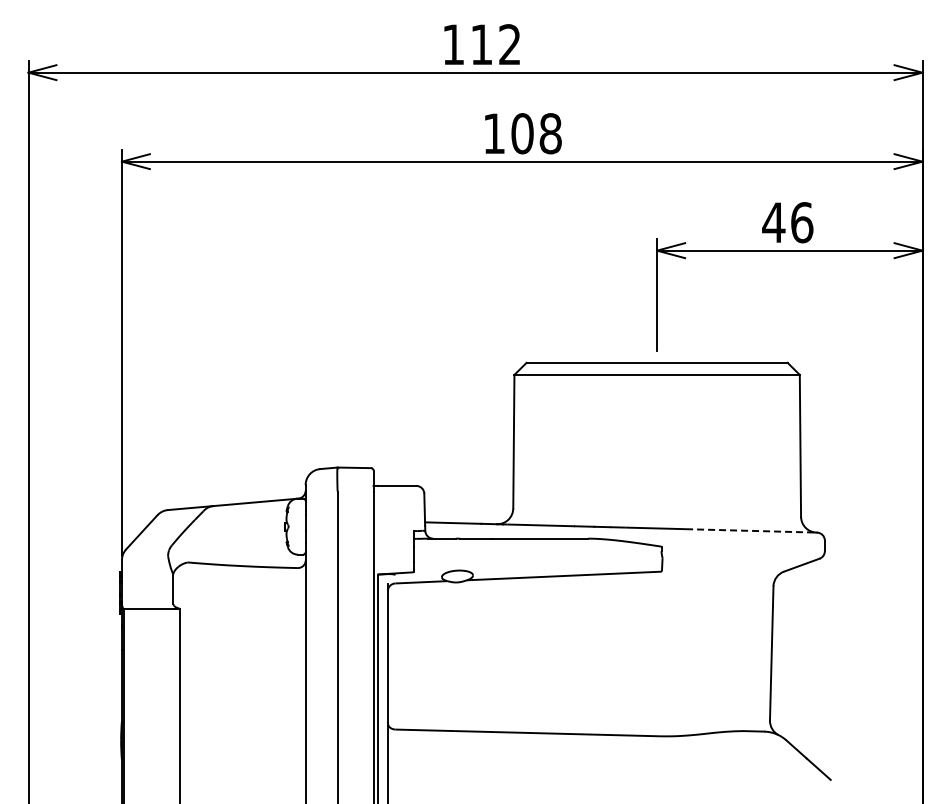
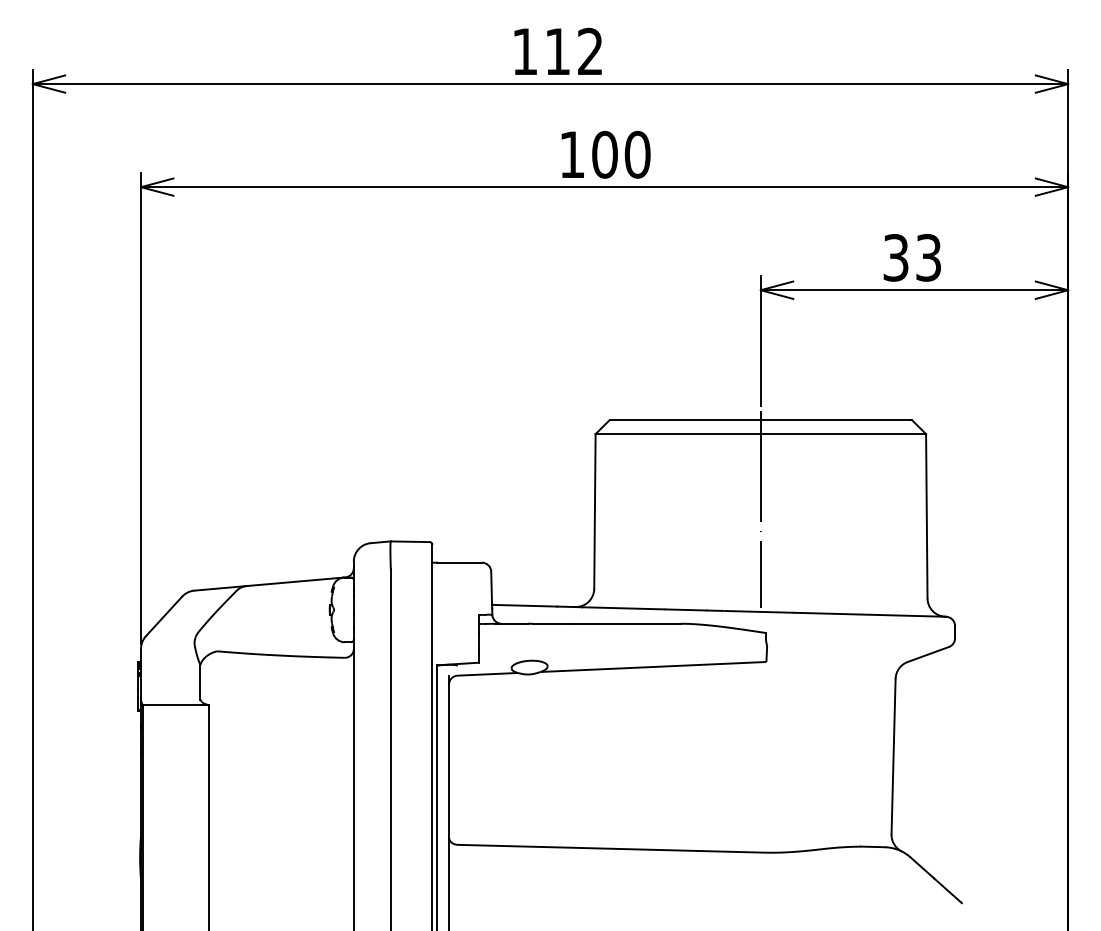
text: (550, 133) -> (637, 154), 108 -> 100
text: (787, 222) -> (911, 257), 46 -> 33
line: (657, 439) -> (761, 508), added
line: (751, 530) -> (870, 614), dashed -> solid

